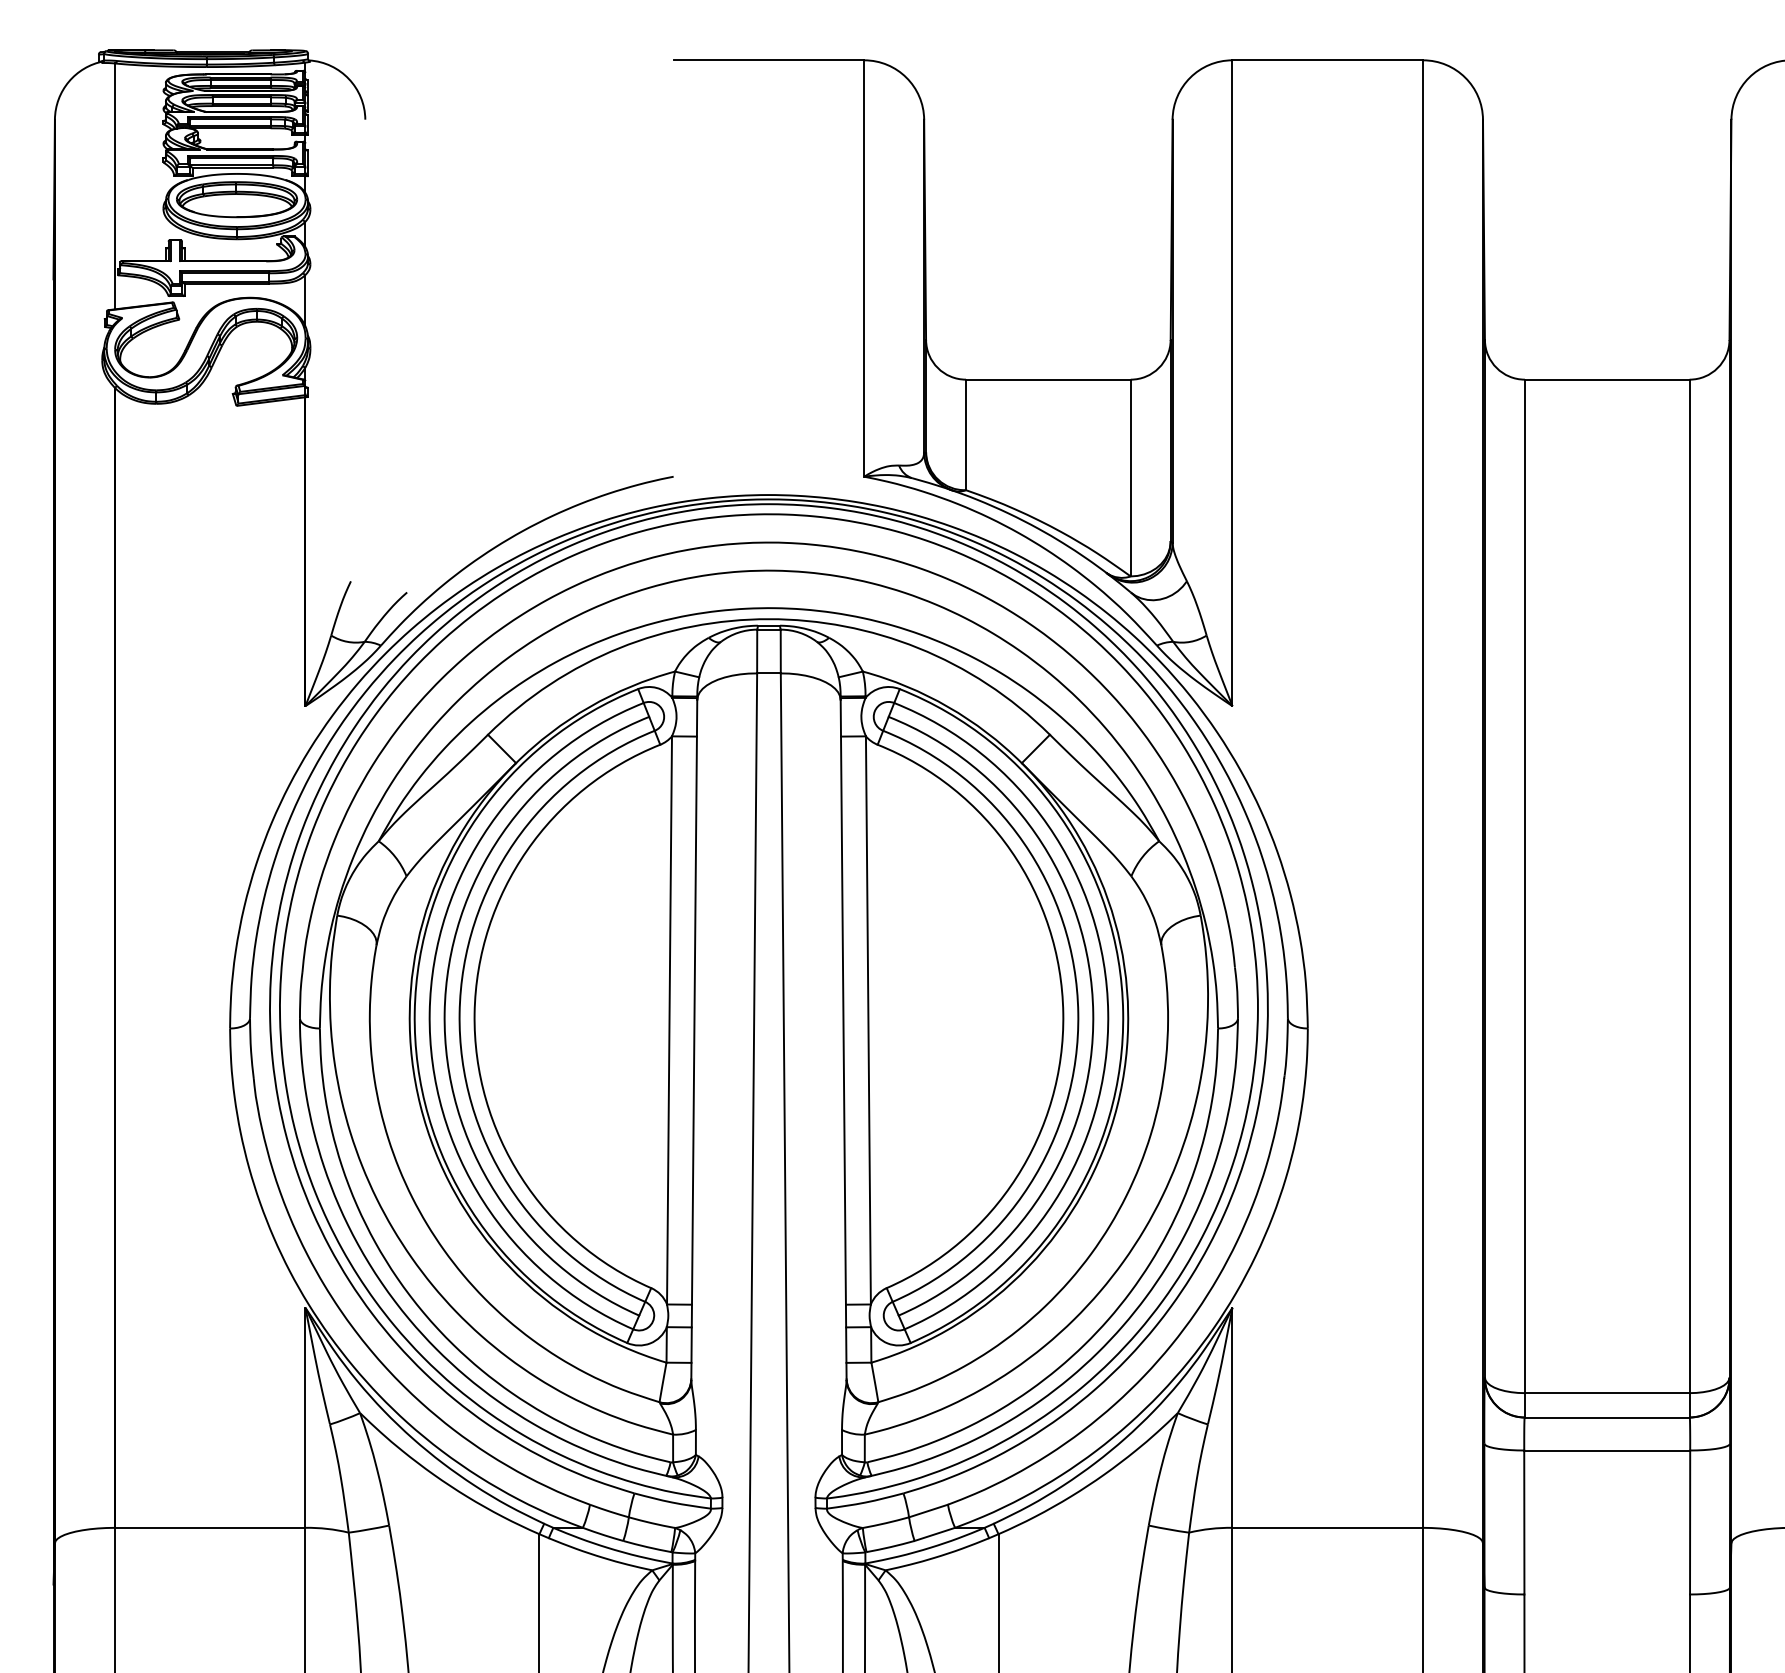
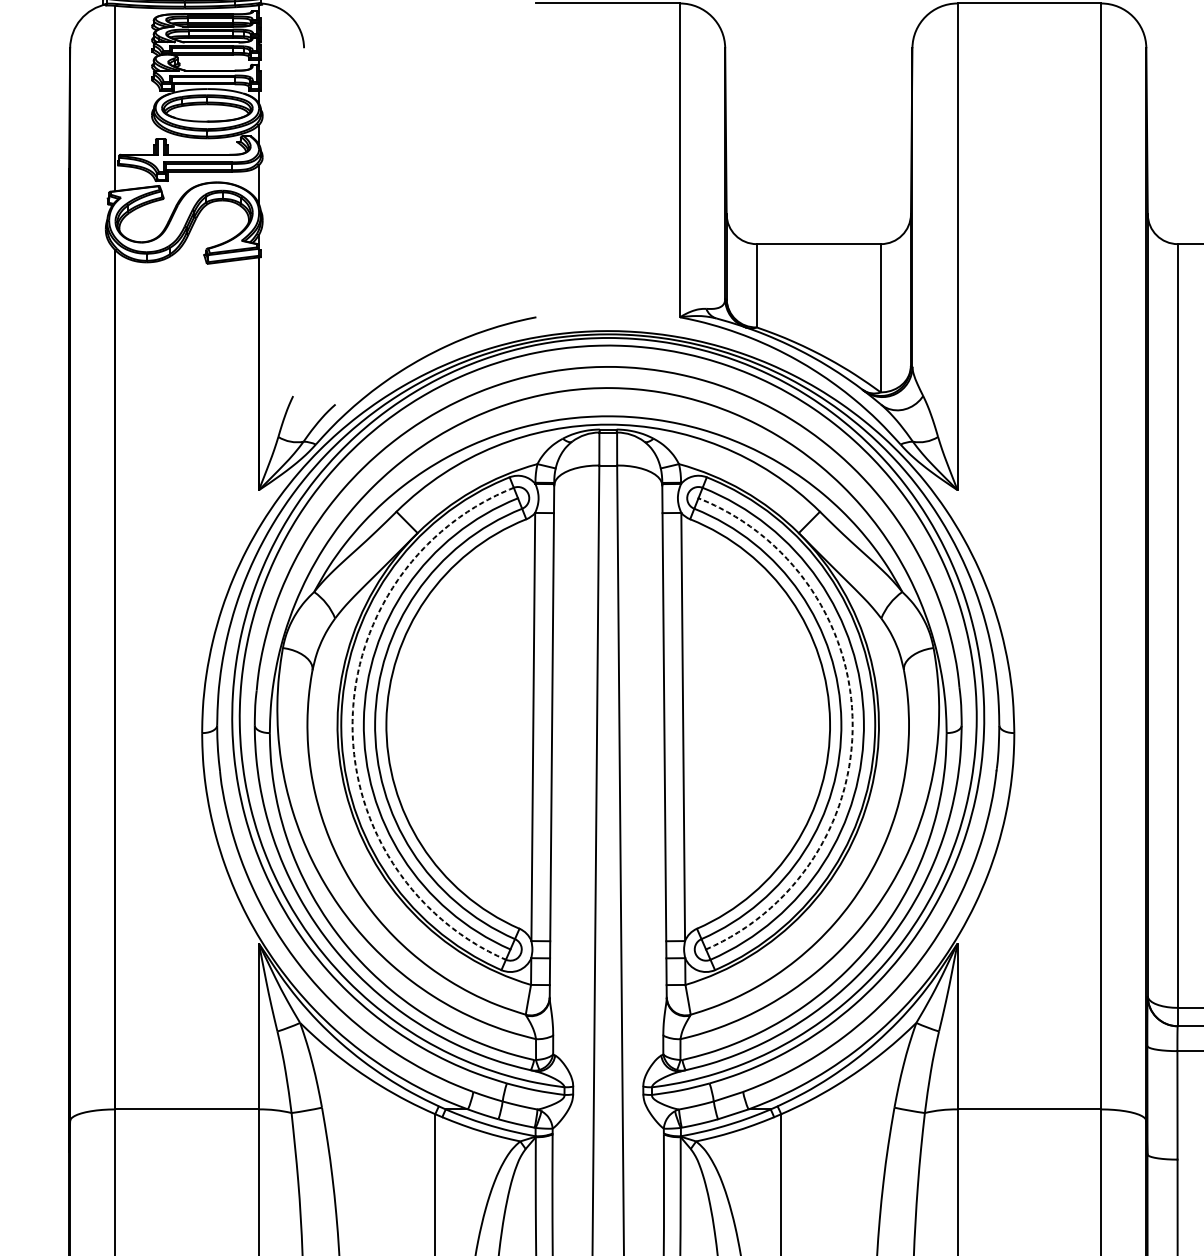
arc: (429, 1012) -> (352, 721), solid -> dashed
arc: (1093, 1012) -> (852, 721), solid -> dashed

